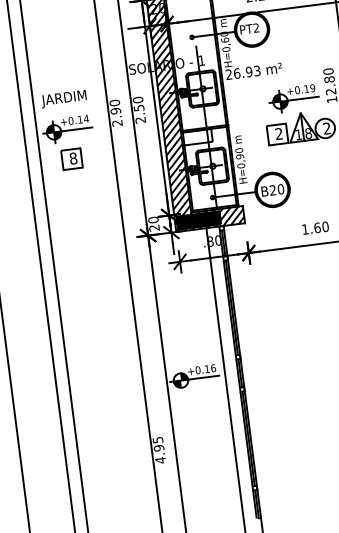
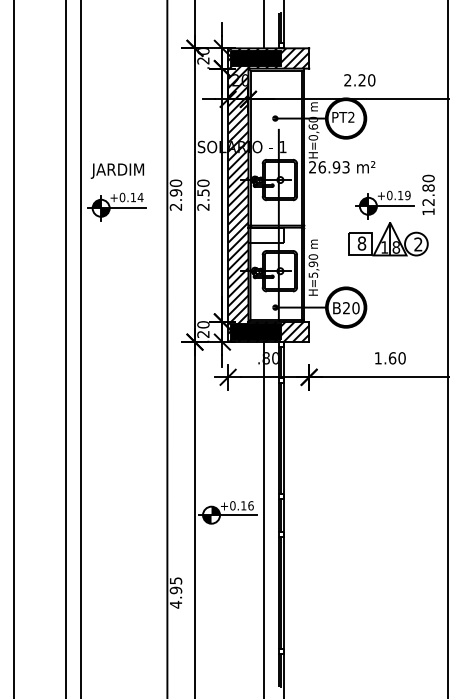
text: (278, 133) -> (361, 243), 2 -> 8
part: (71, 158) -> (117, 241), removed
text: (241, 165) -> (313, 274), H=0,90 -> H=5,90

